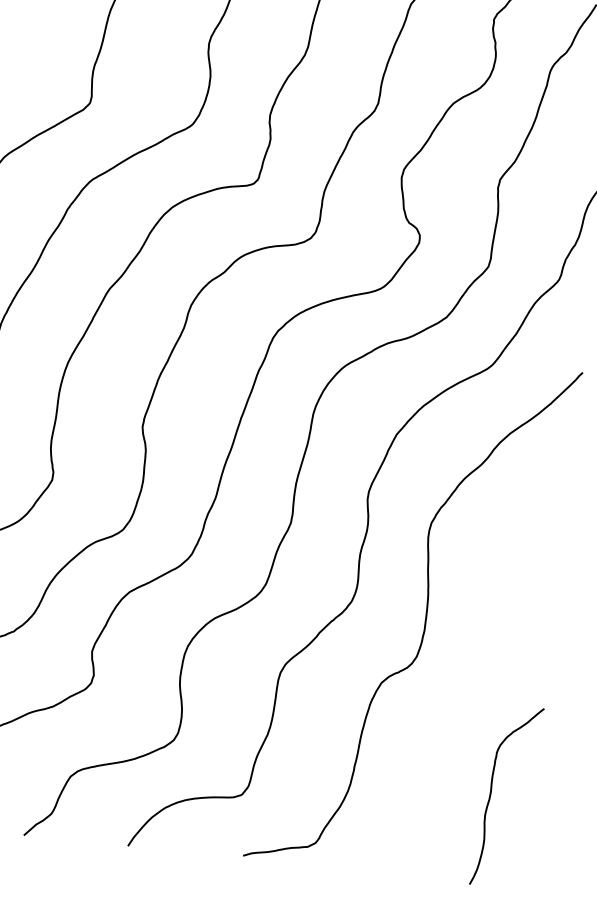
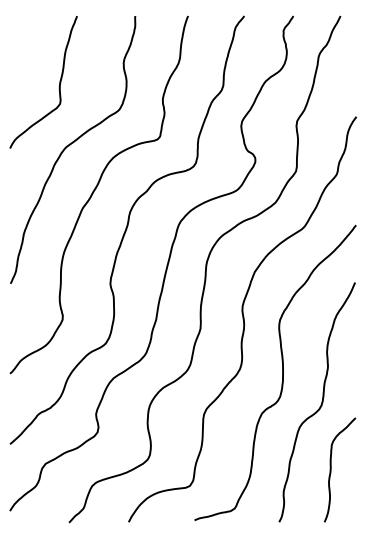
curve: (485, 678) -> (320, 404), added

